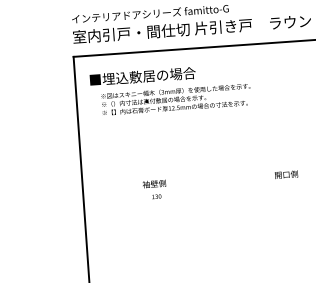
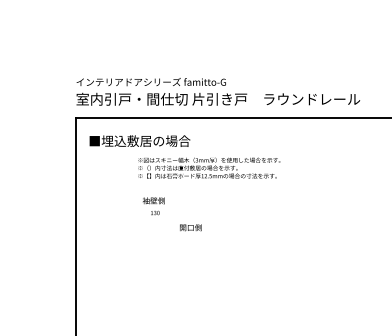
text: (176, 98) -> (209, 167), moved
text: (286, 174) -> (190, 227), moved
text: (154, 190) -> (153, 206), moved

